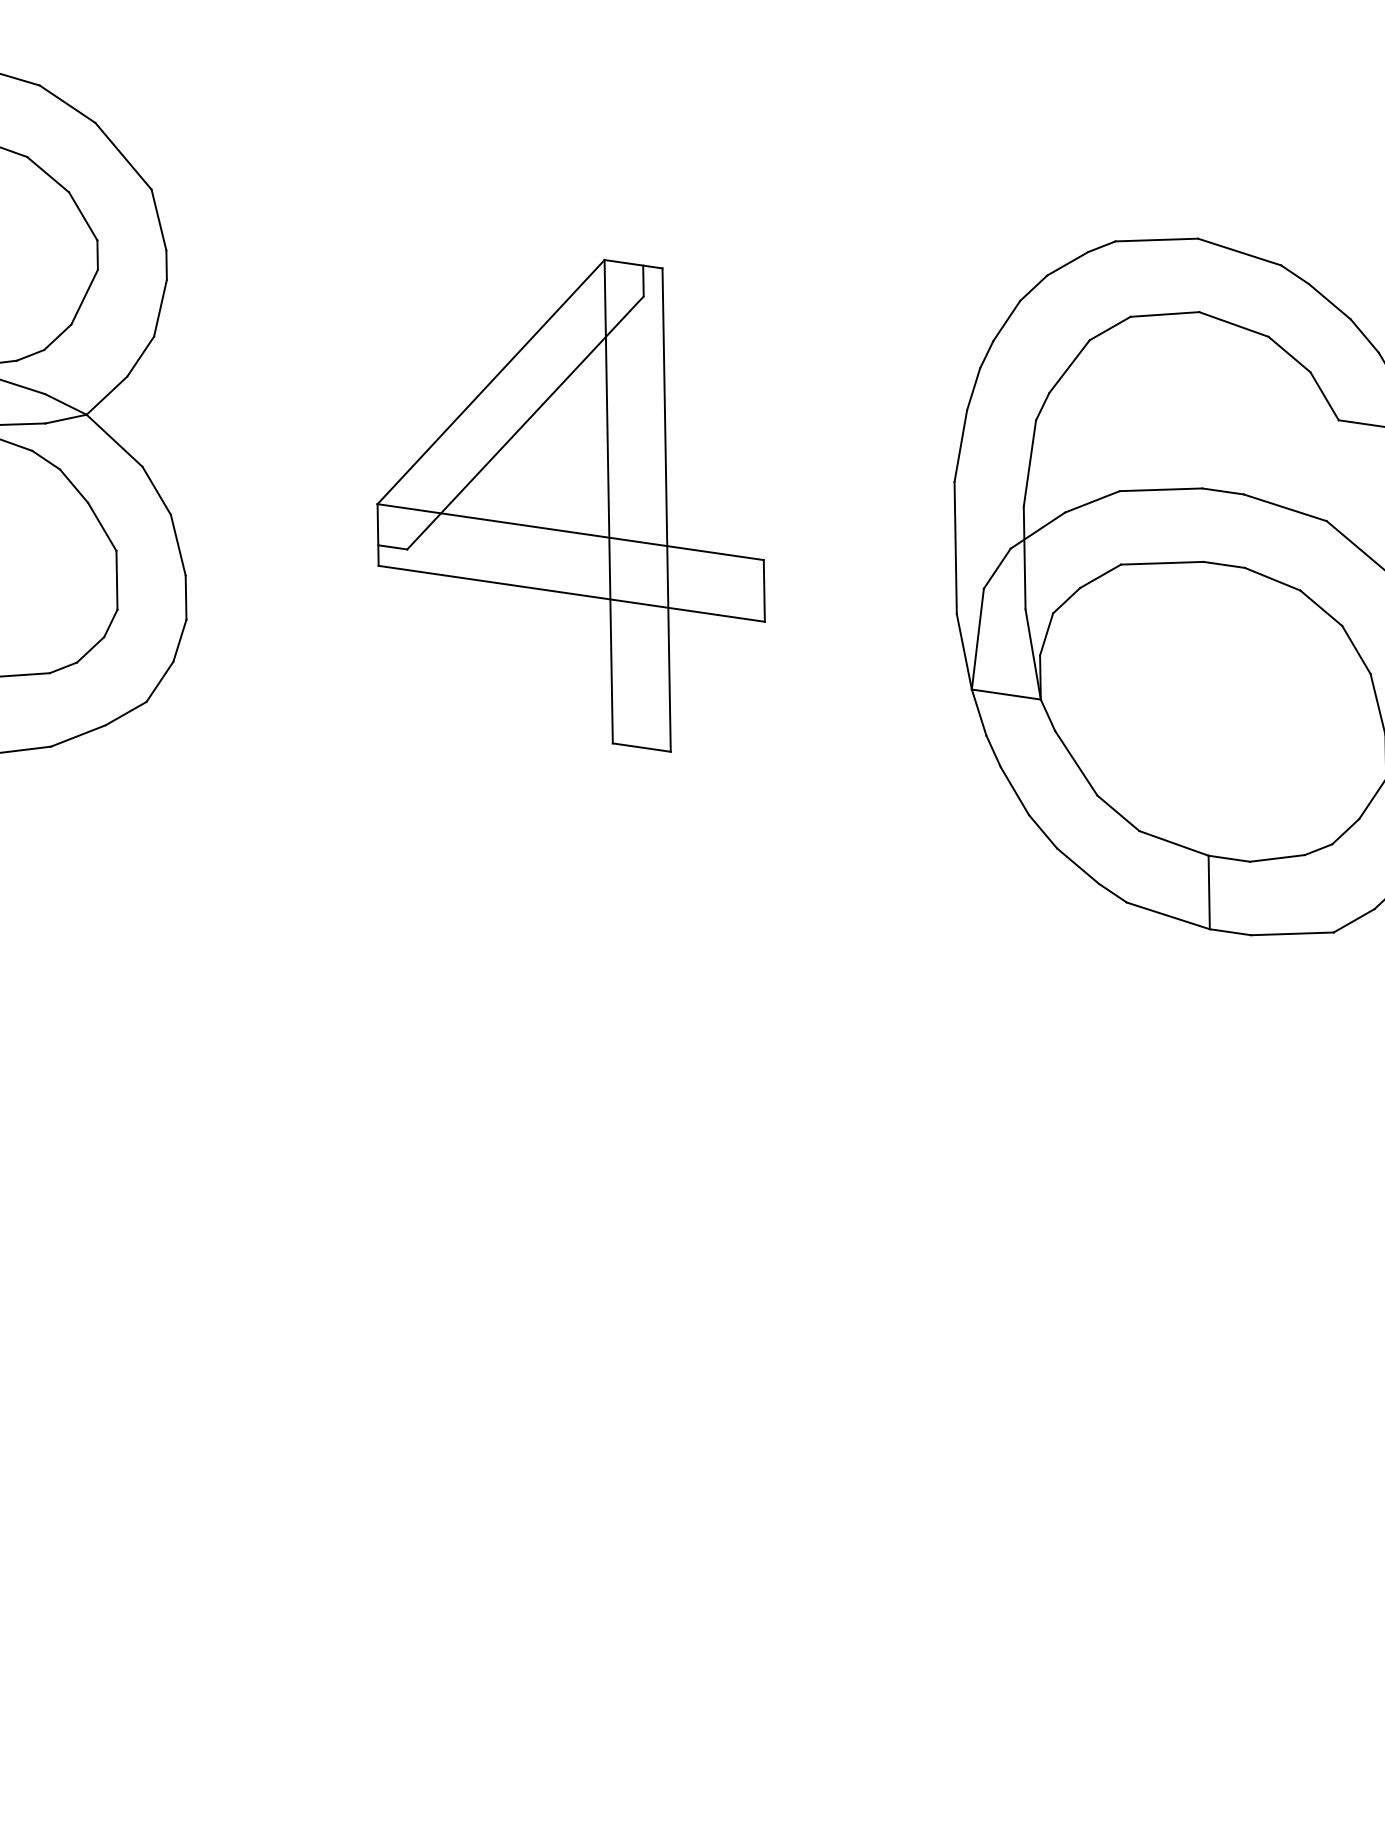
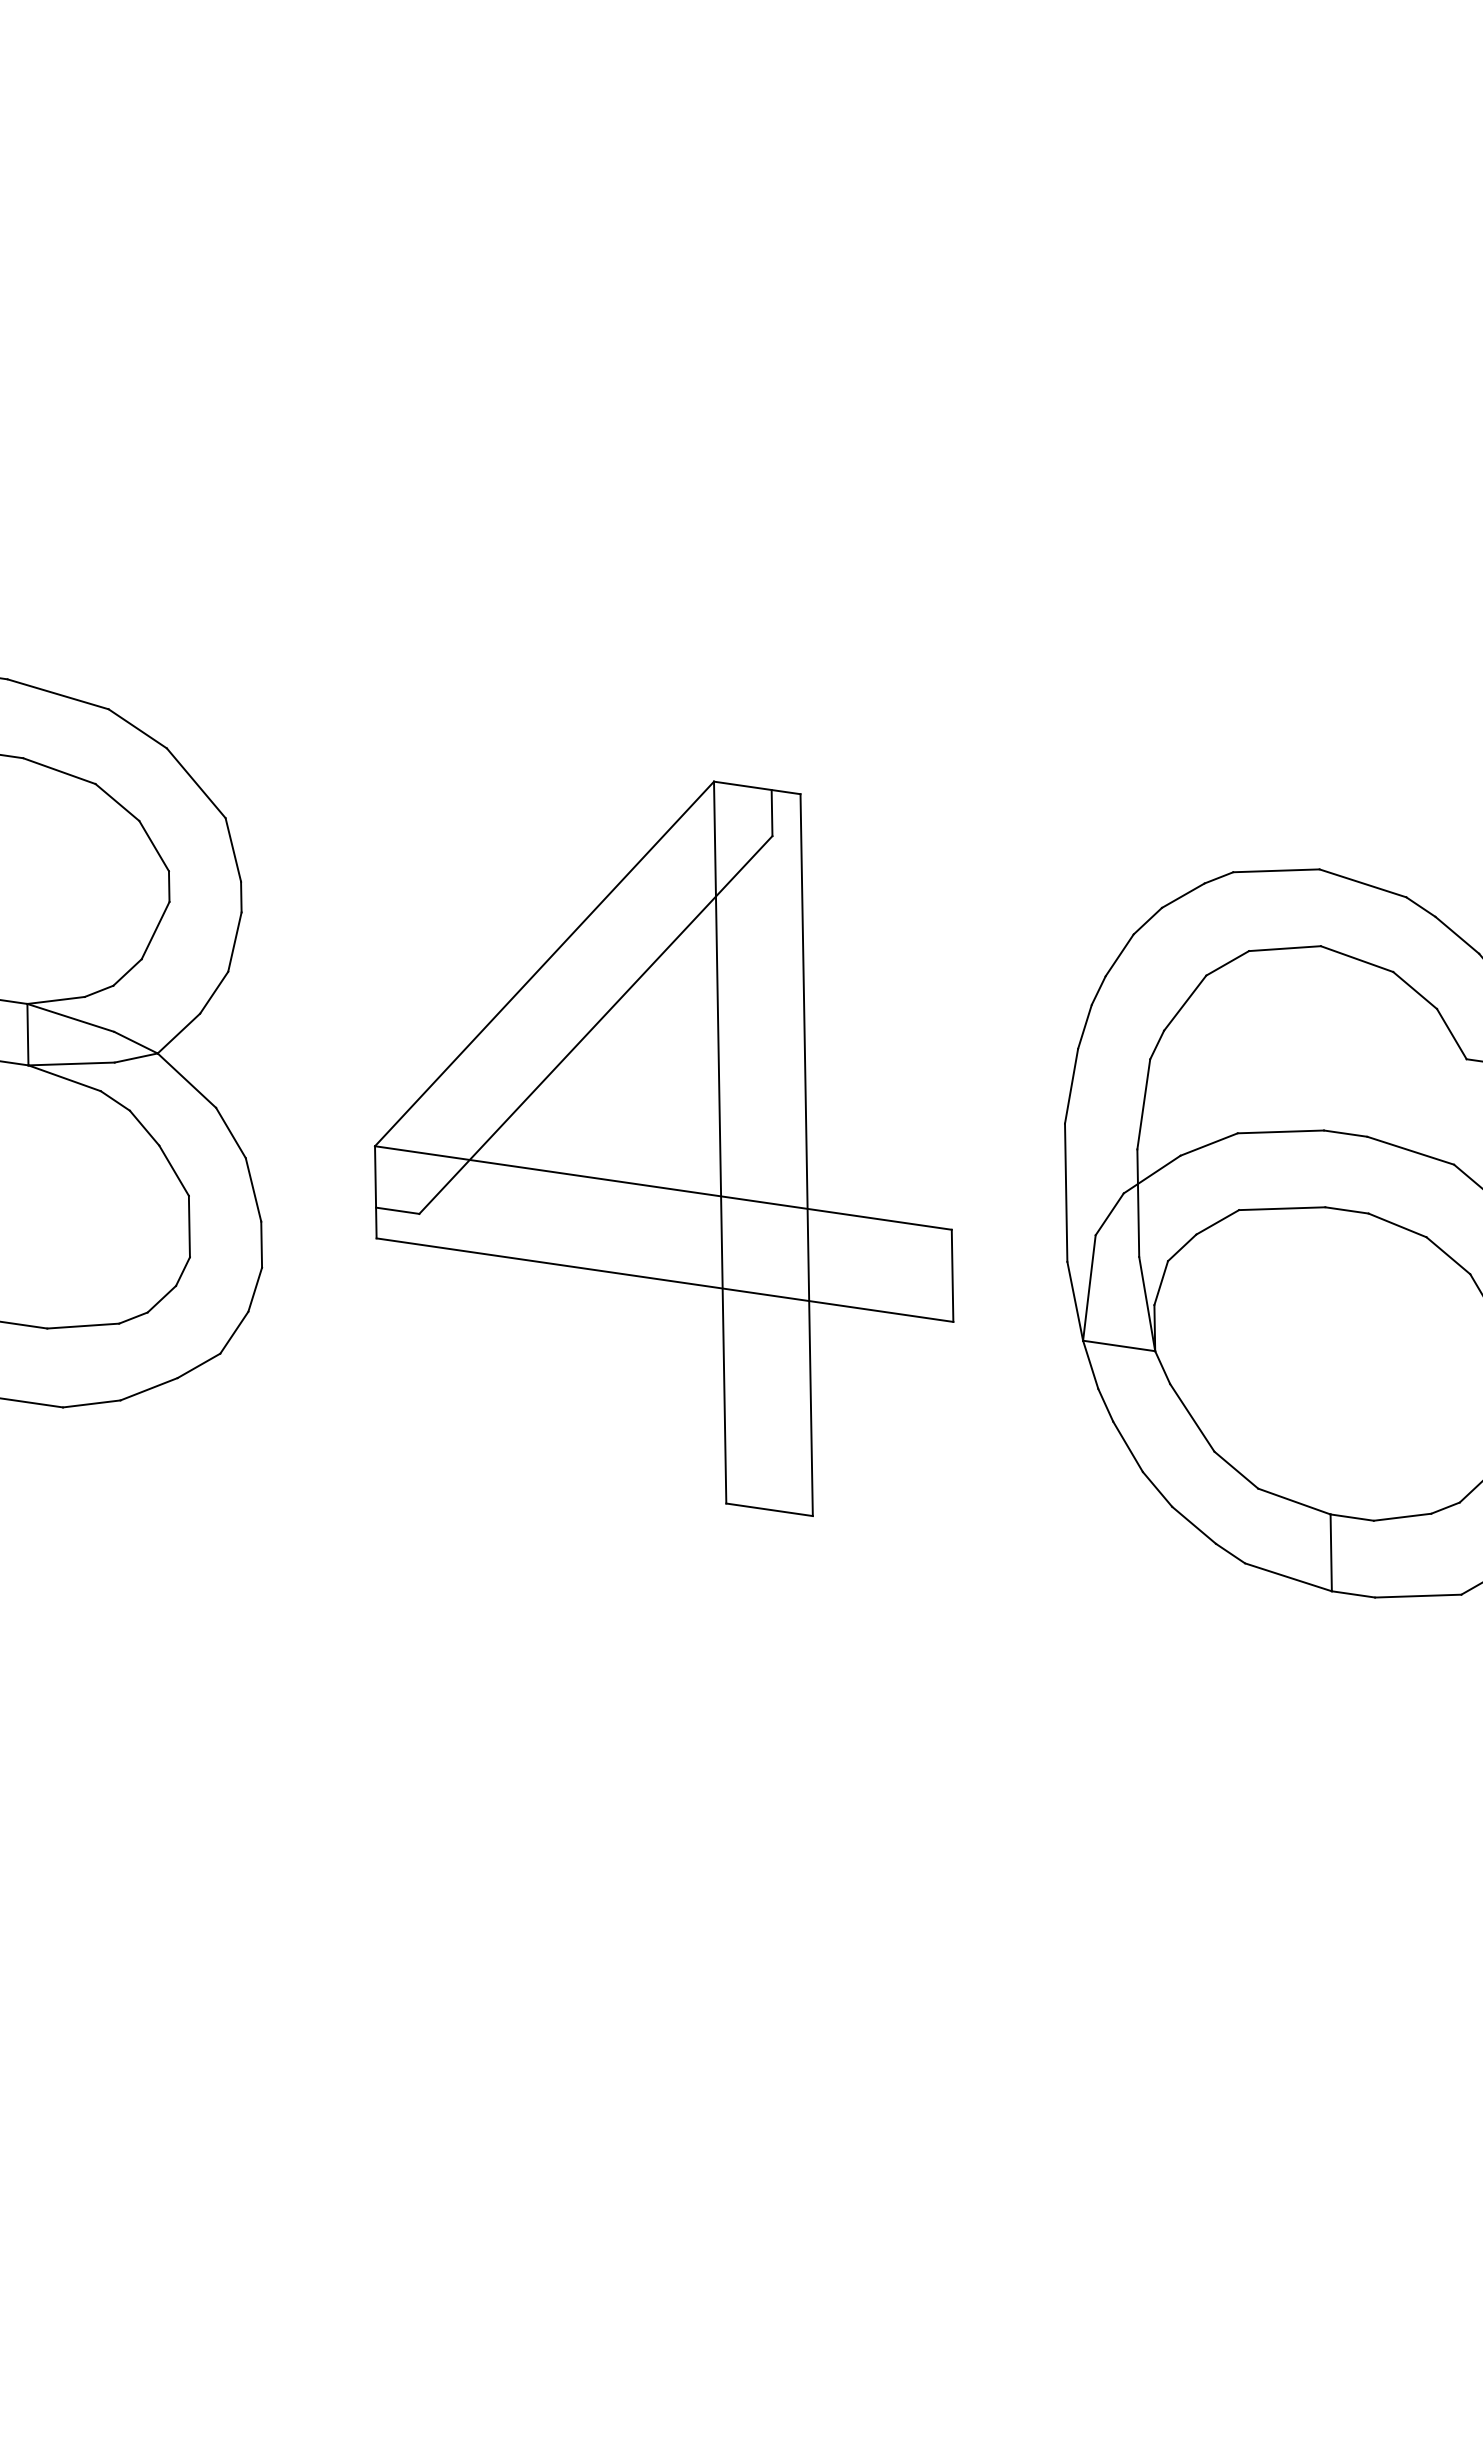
part: (571, 505) -> (664, 1148), size x1.43

